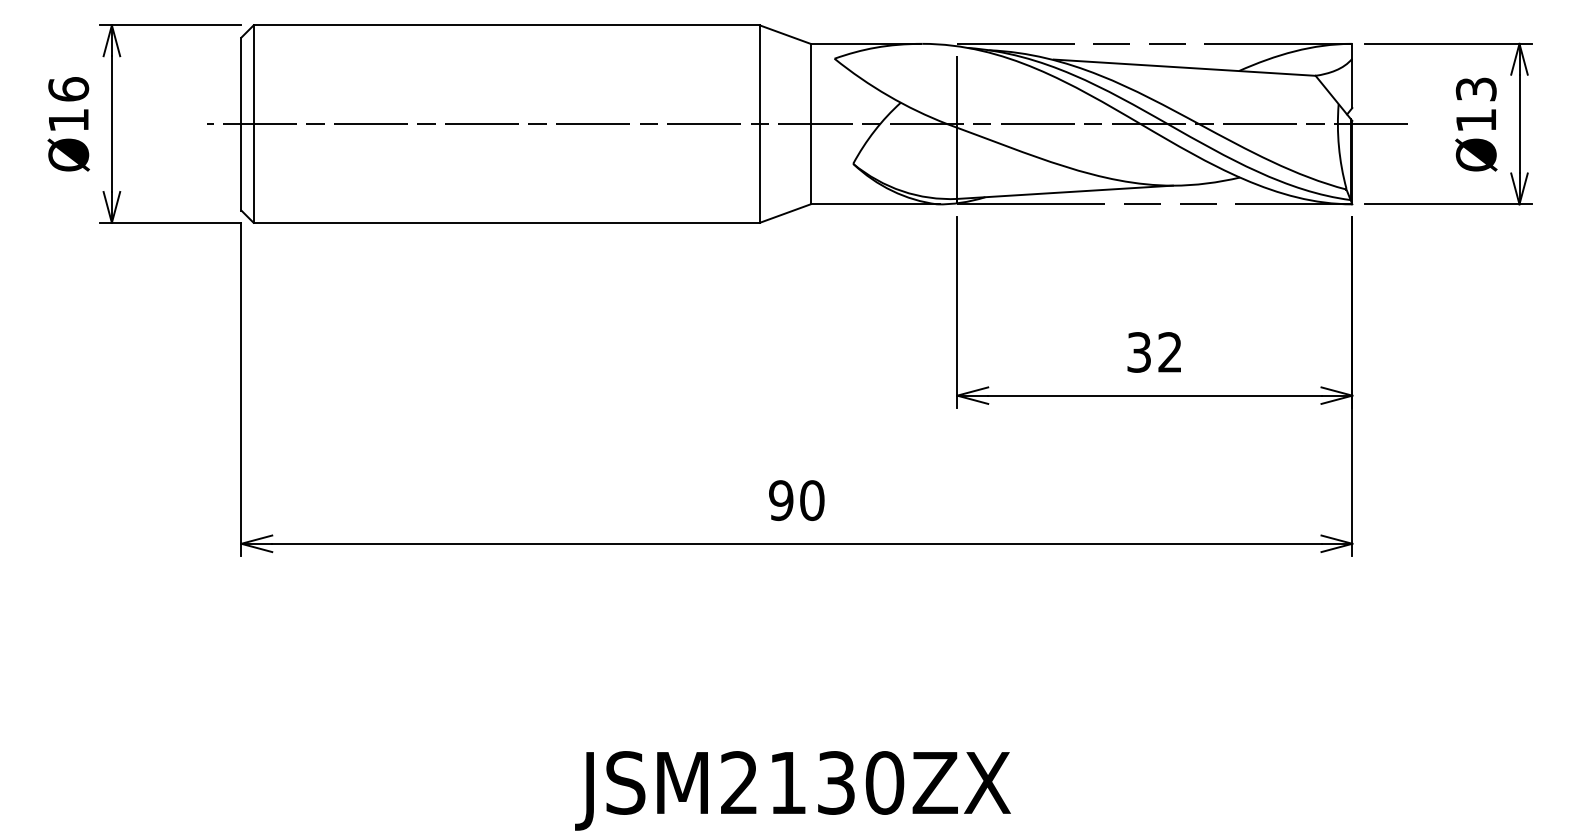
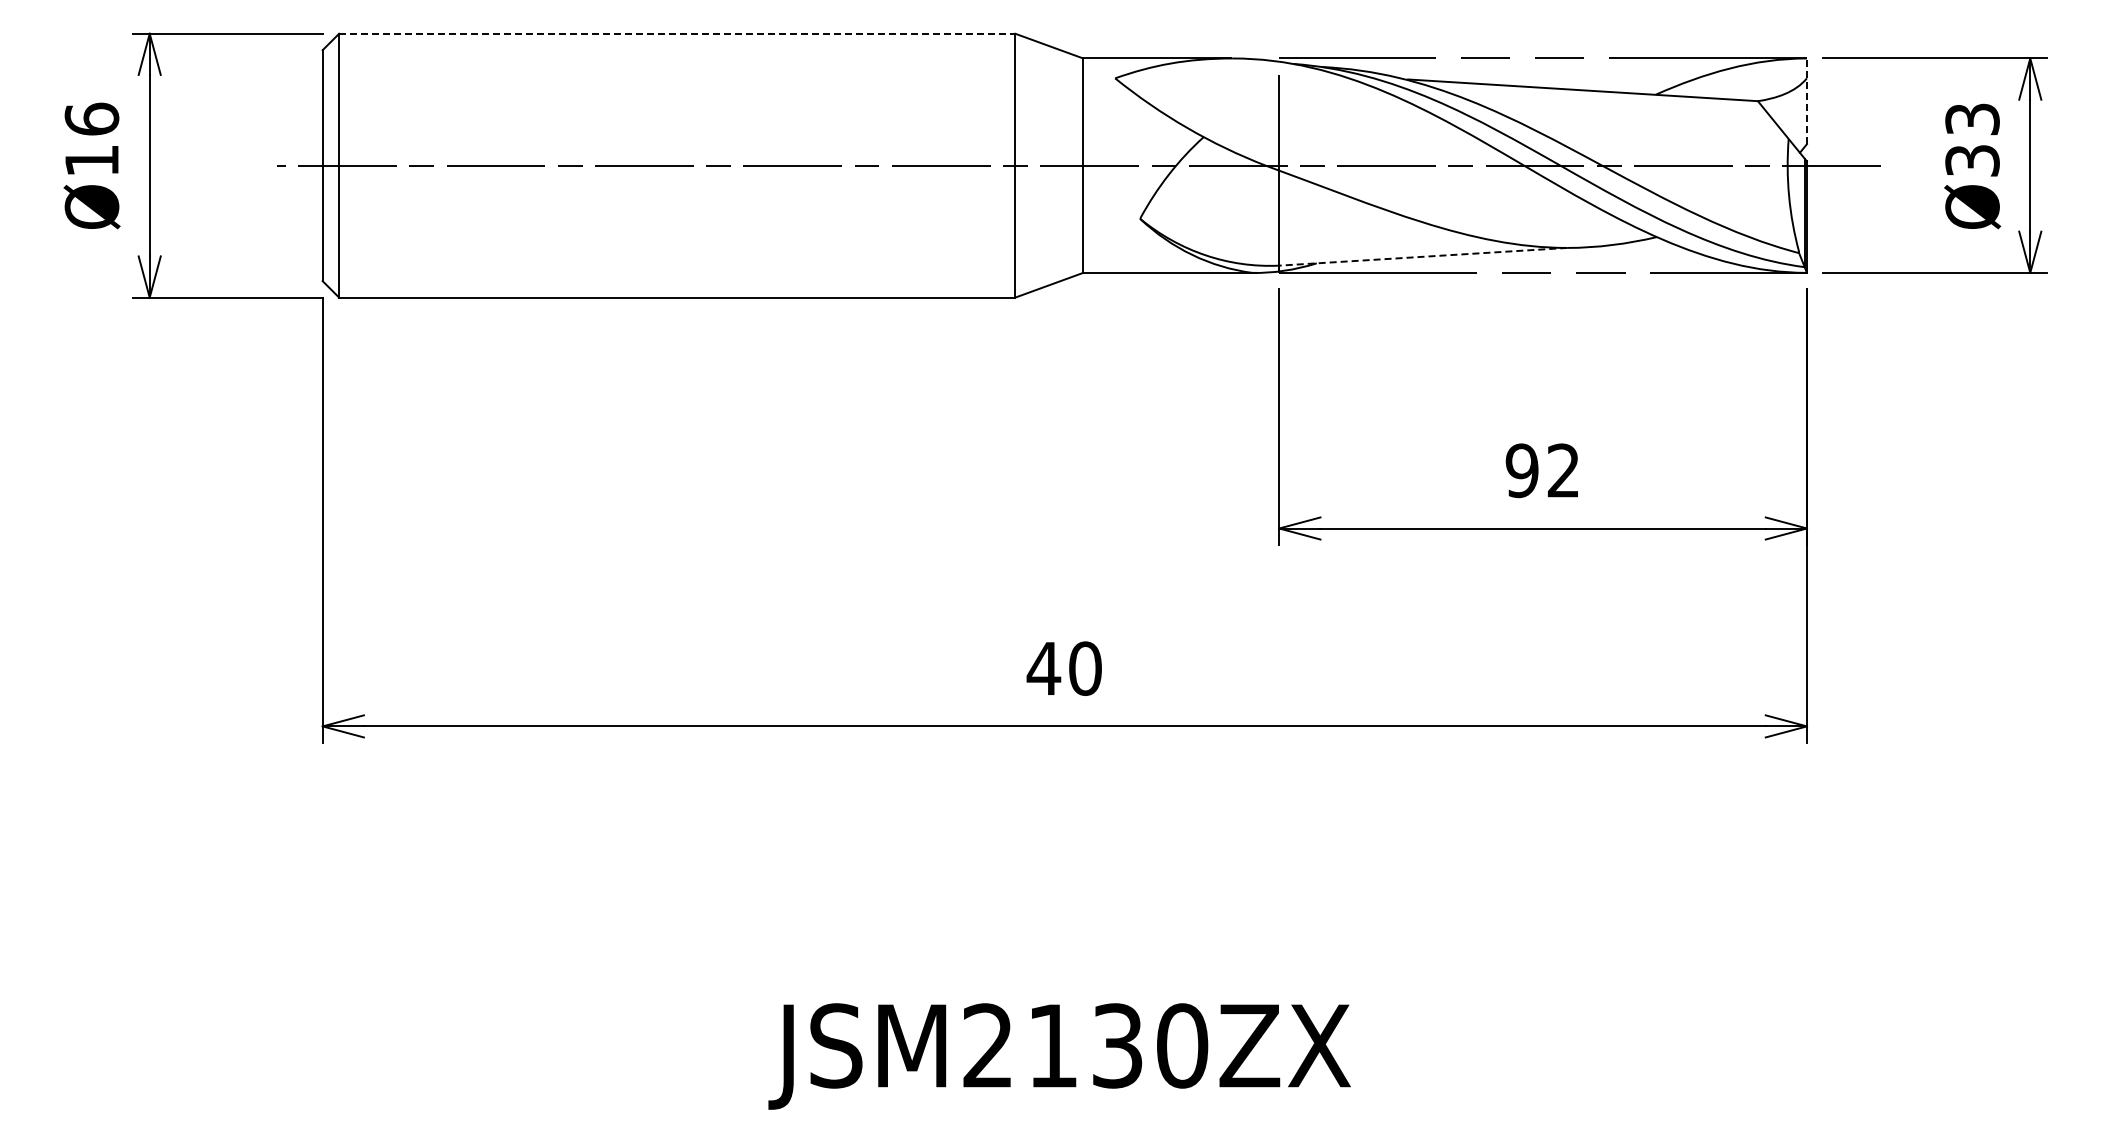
line: (506, 25) -> (677, 33), solid -> dashed
line: (1351, 76) -> (1806, 101), solid -> dashed
text: (1476, 120) -> (1972, 160), Ø13 -> Ø33
line: (1064, 192) -> (1422, 256), solid -> dashed
text: (1138, 352) -> (1521, 470), 32 -> 92
text: (780, 500) -> (1043, 668), 90 -> 40

